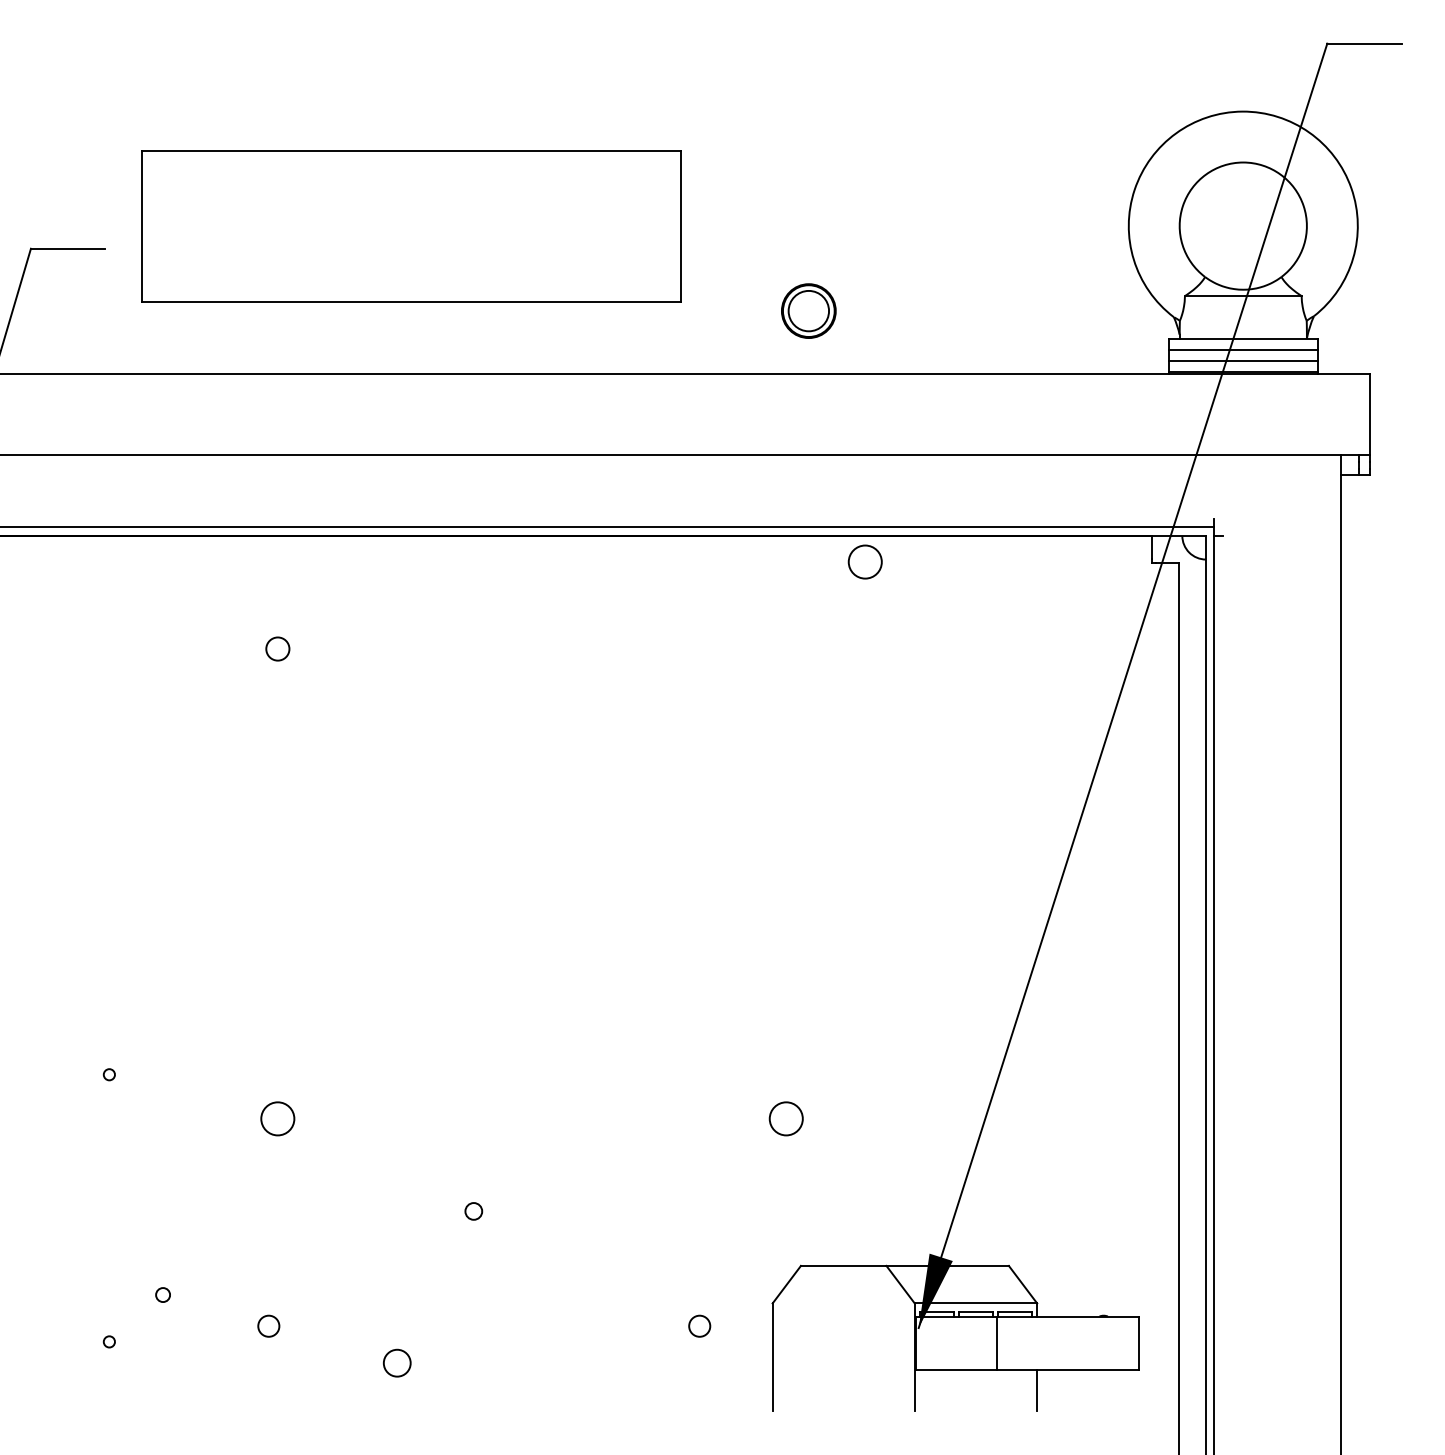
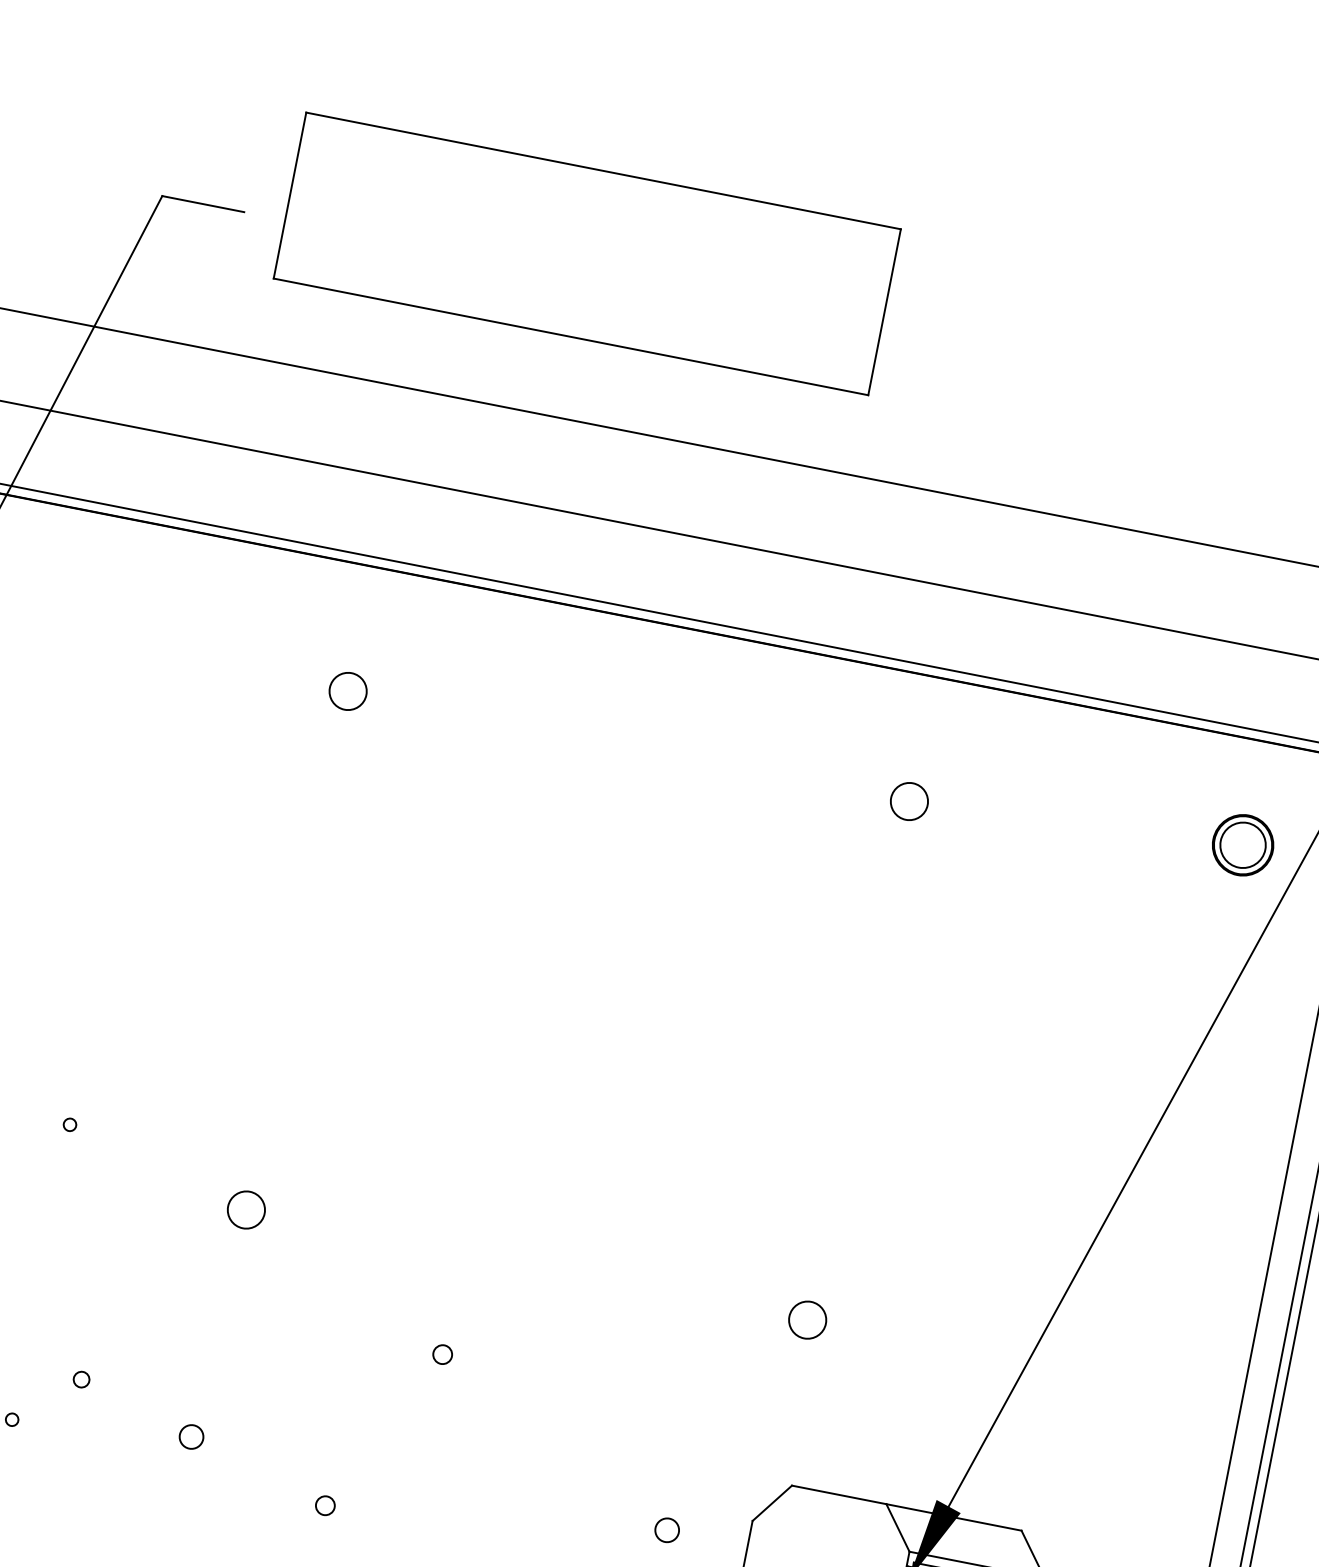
part: (808, 310) -> (1242, 844), moved
circle: (864, 561) -> (908, 800), moved
circle: (277, 648) -> (347, 690), size x1.43
circle: (397, 1363) -> (325, 1505), size x0.62

